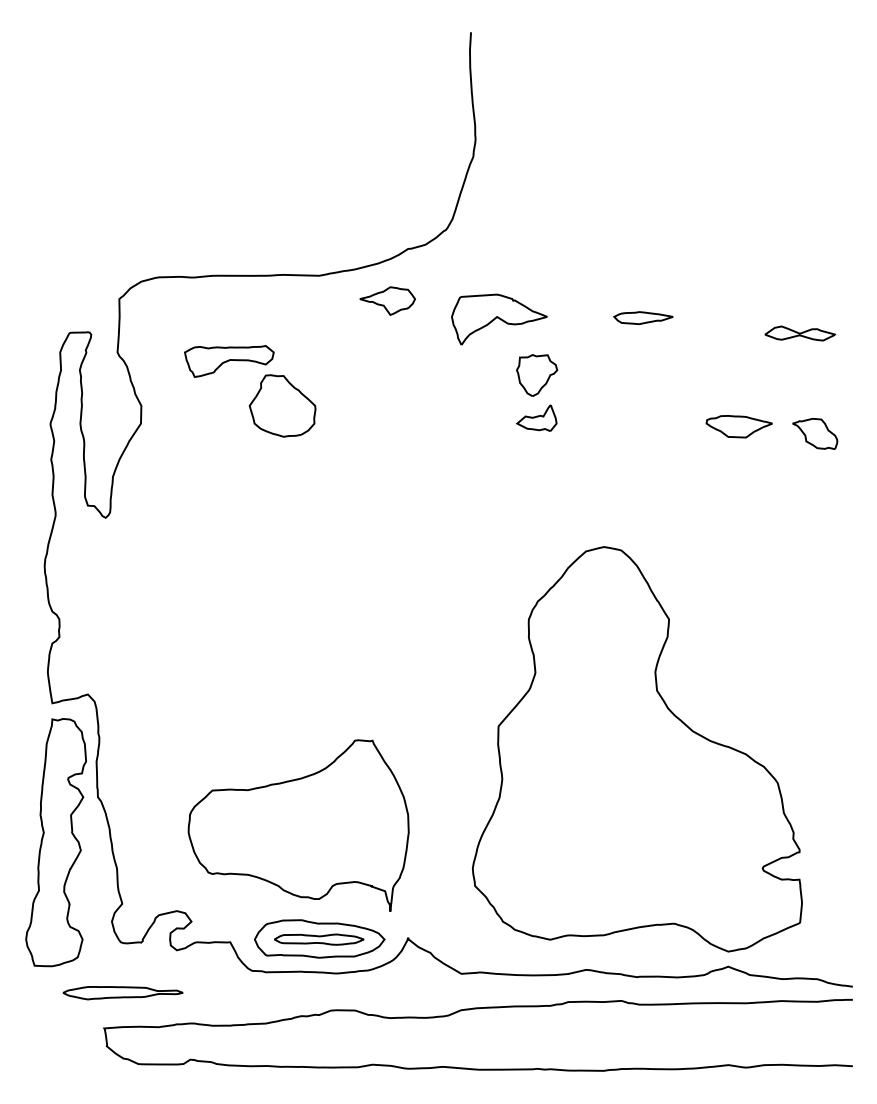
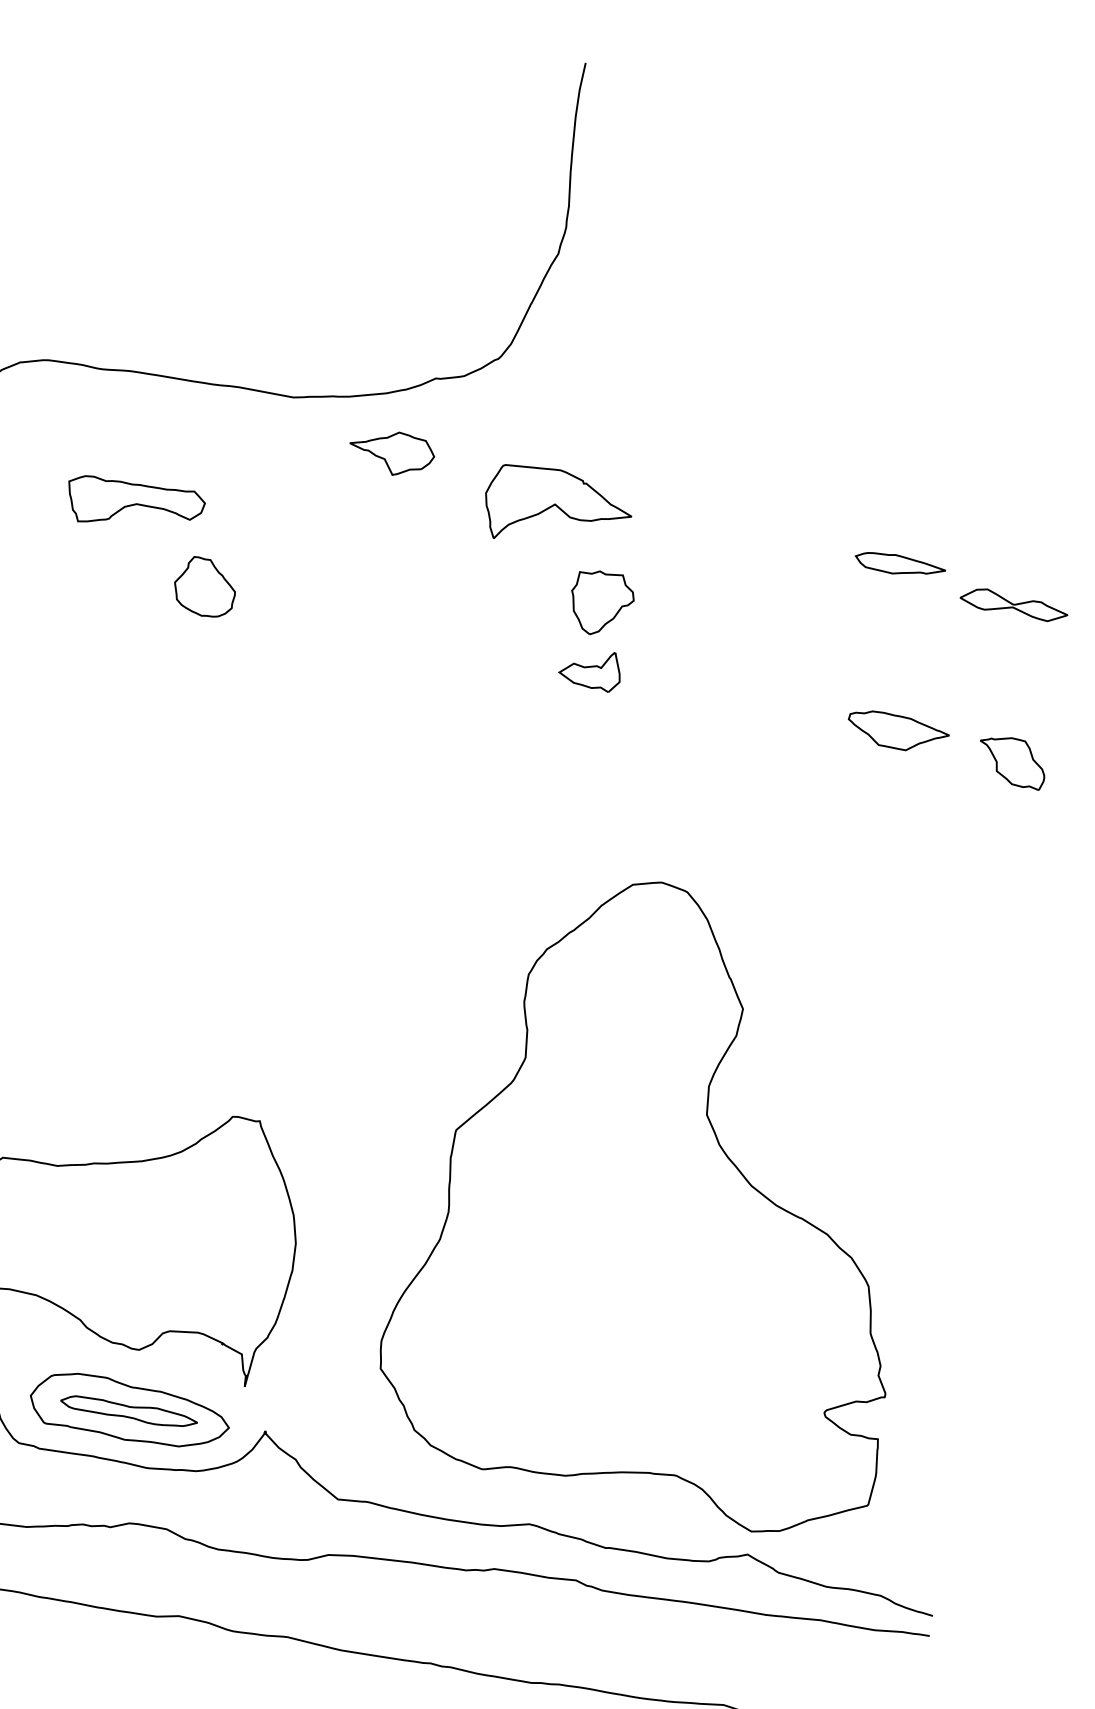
part: (643, 318) -> (900, 565), moved
part: (282, 405) -> (205, 586), size x0.6

